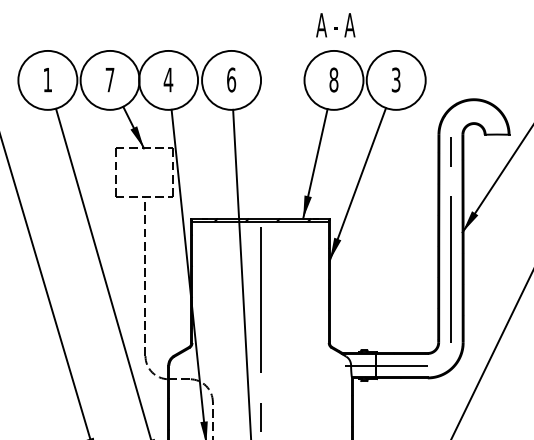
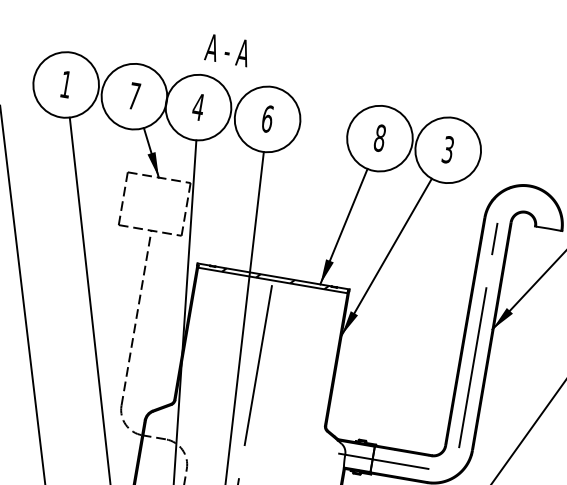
text: (335, 25) -> (227, 50), moved

